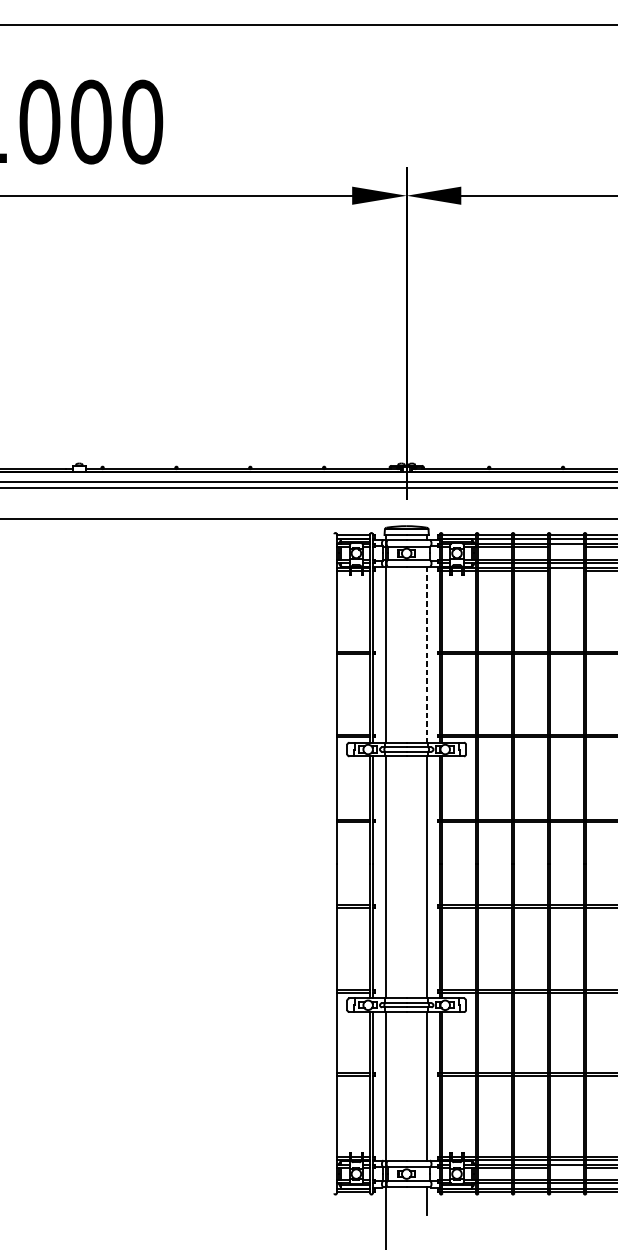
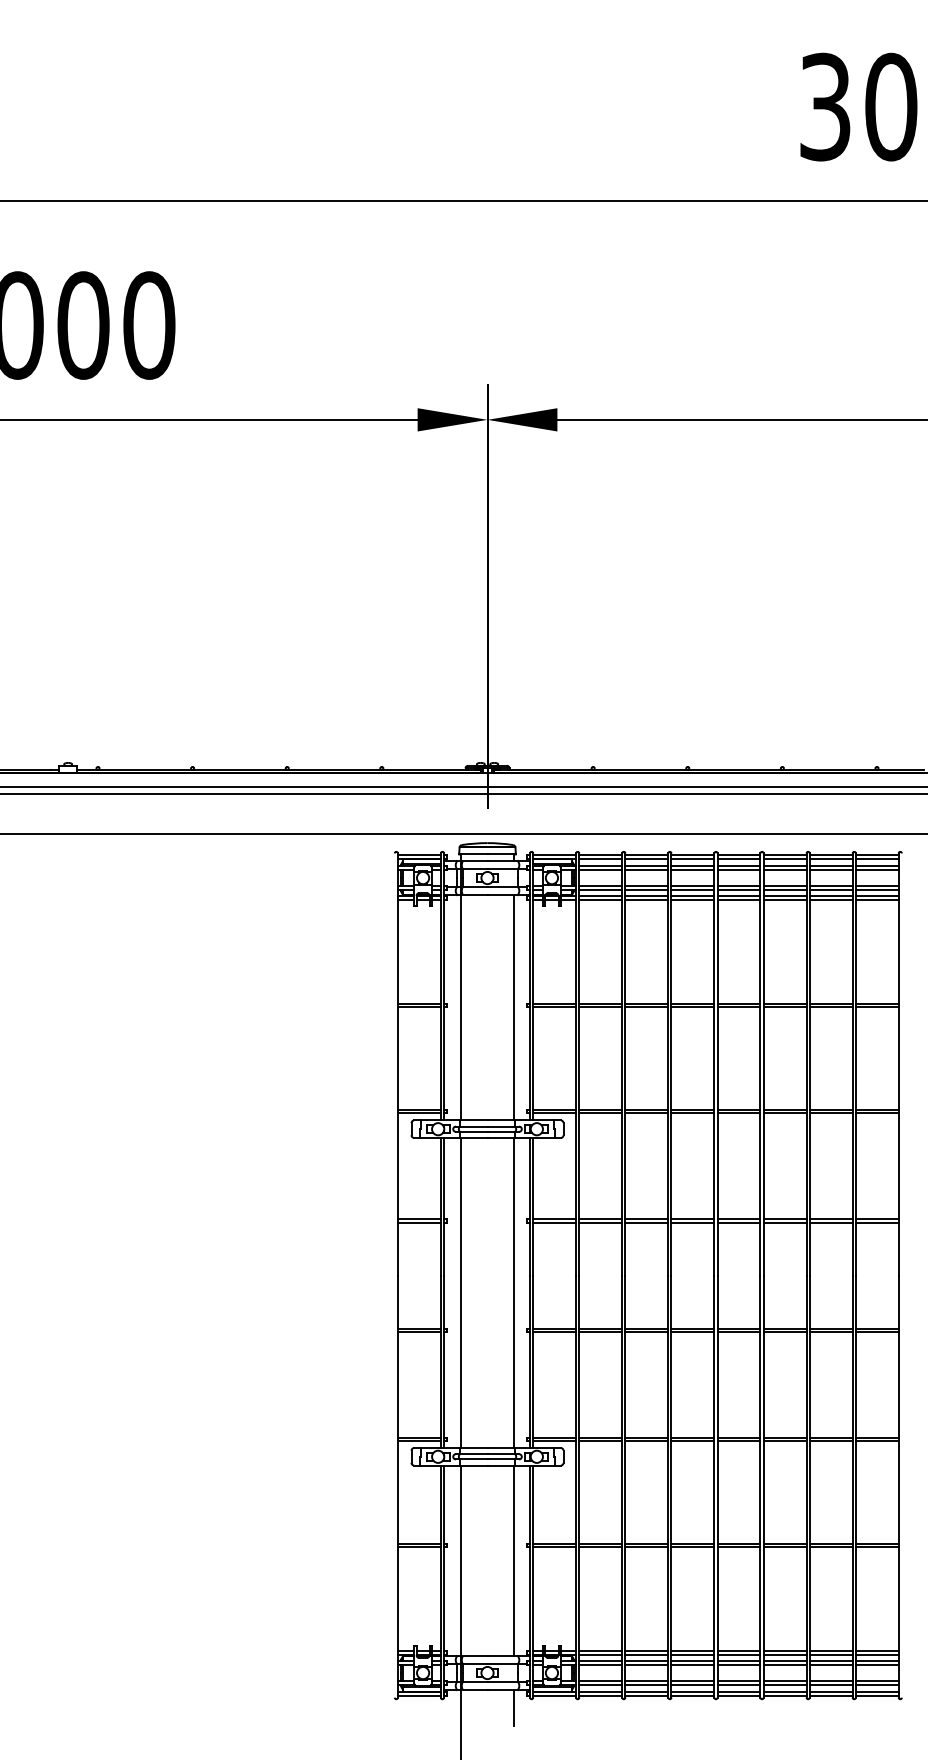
line: (566, 547) -> (692, 870), added
line: (566, 570) -> (692, 900), added
line: (426, 654) -> (513, 1007), dashed -> solid
line: (566, 1168) -> (692, 1665), added

